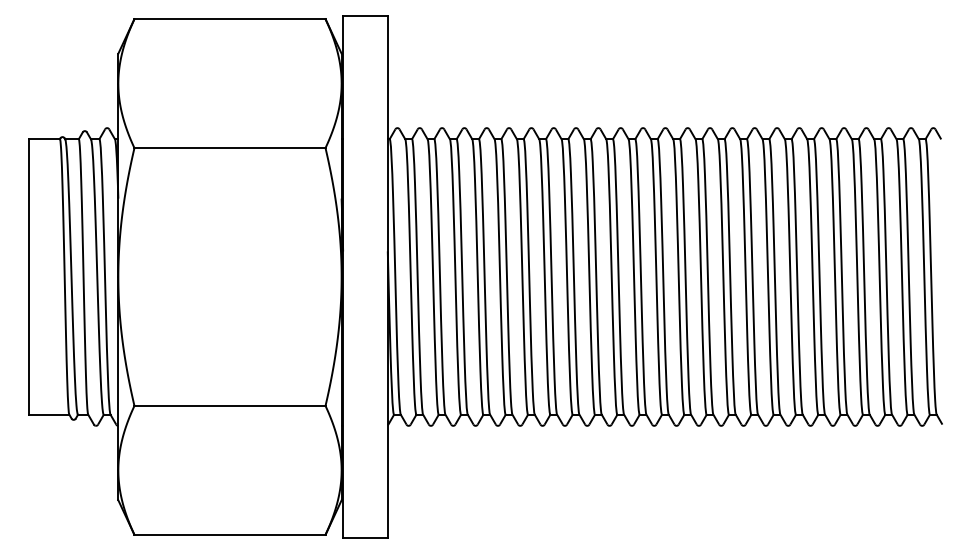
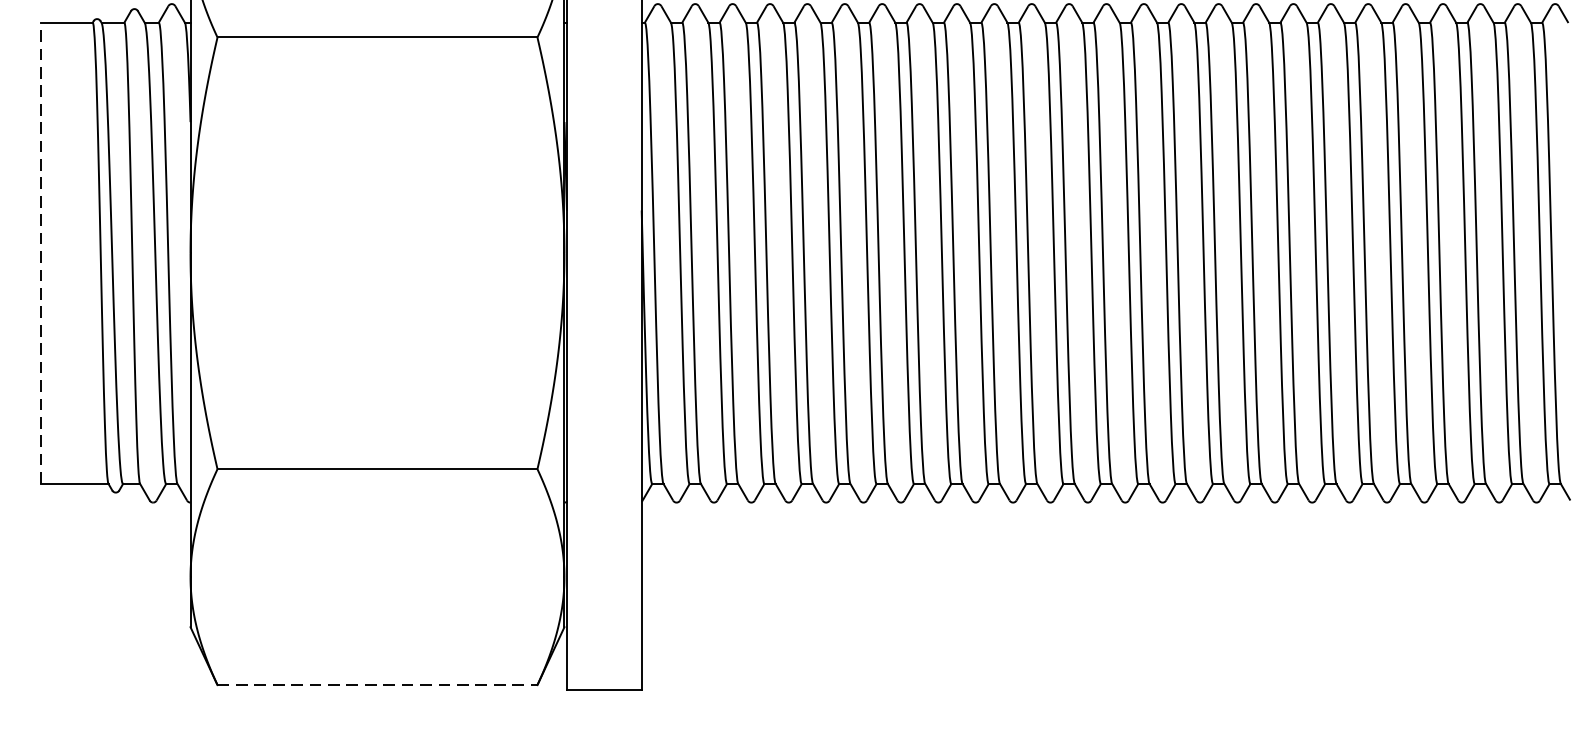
line: (29, 277) -> (41, 254), solid -> dashed
line: (230, 534) -> (378, 684), solid -> dashed

